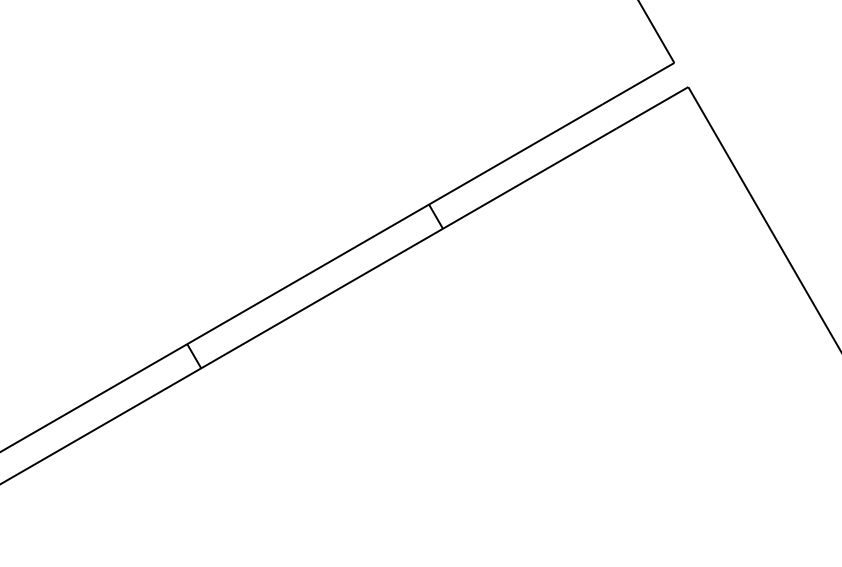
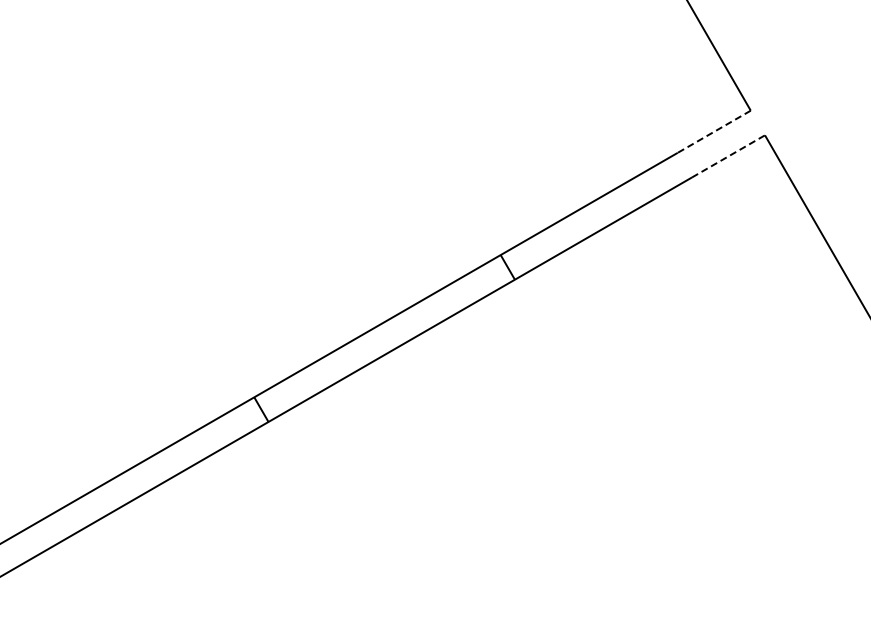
line: (637, 84) -> (713, 132), solid -> dashed
line: (652, 107) -> (728, 156), solid -> dashed

